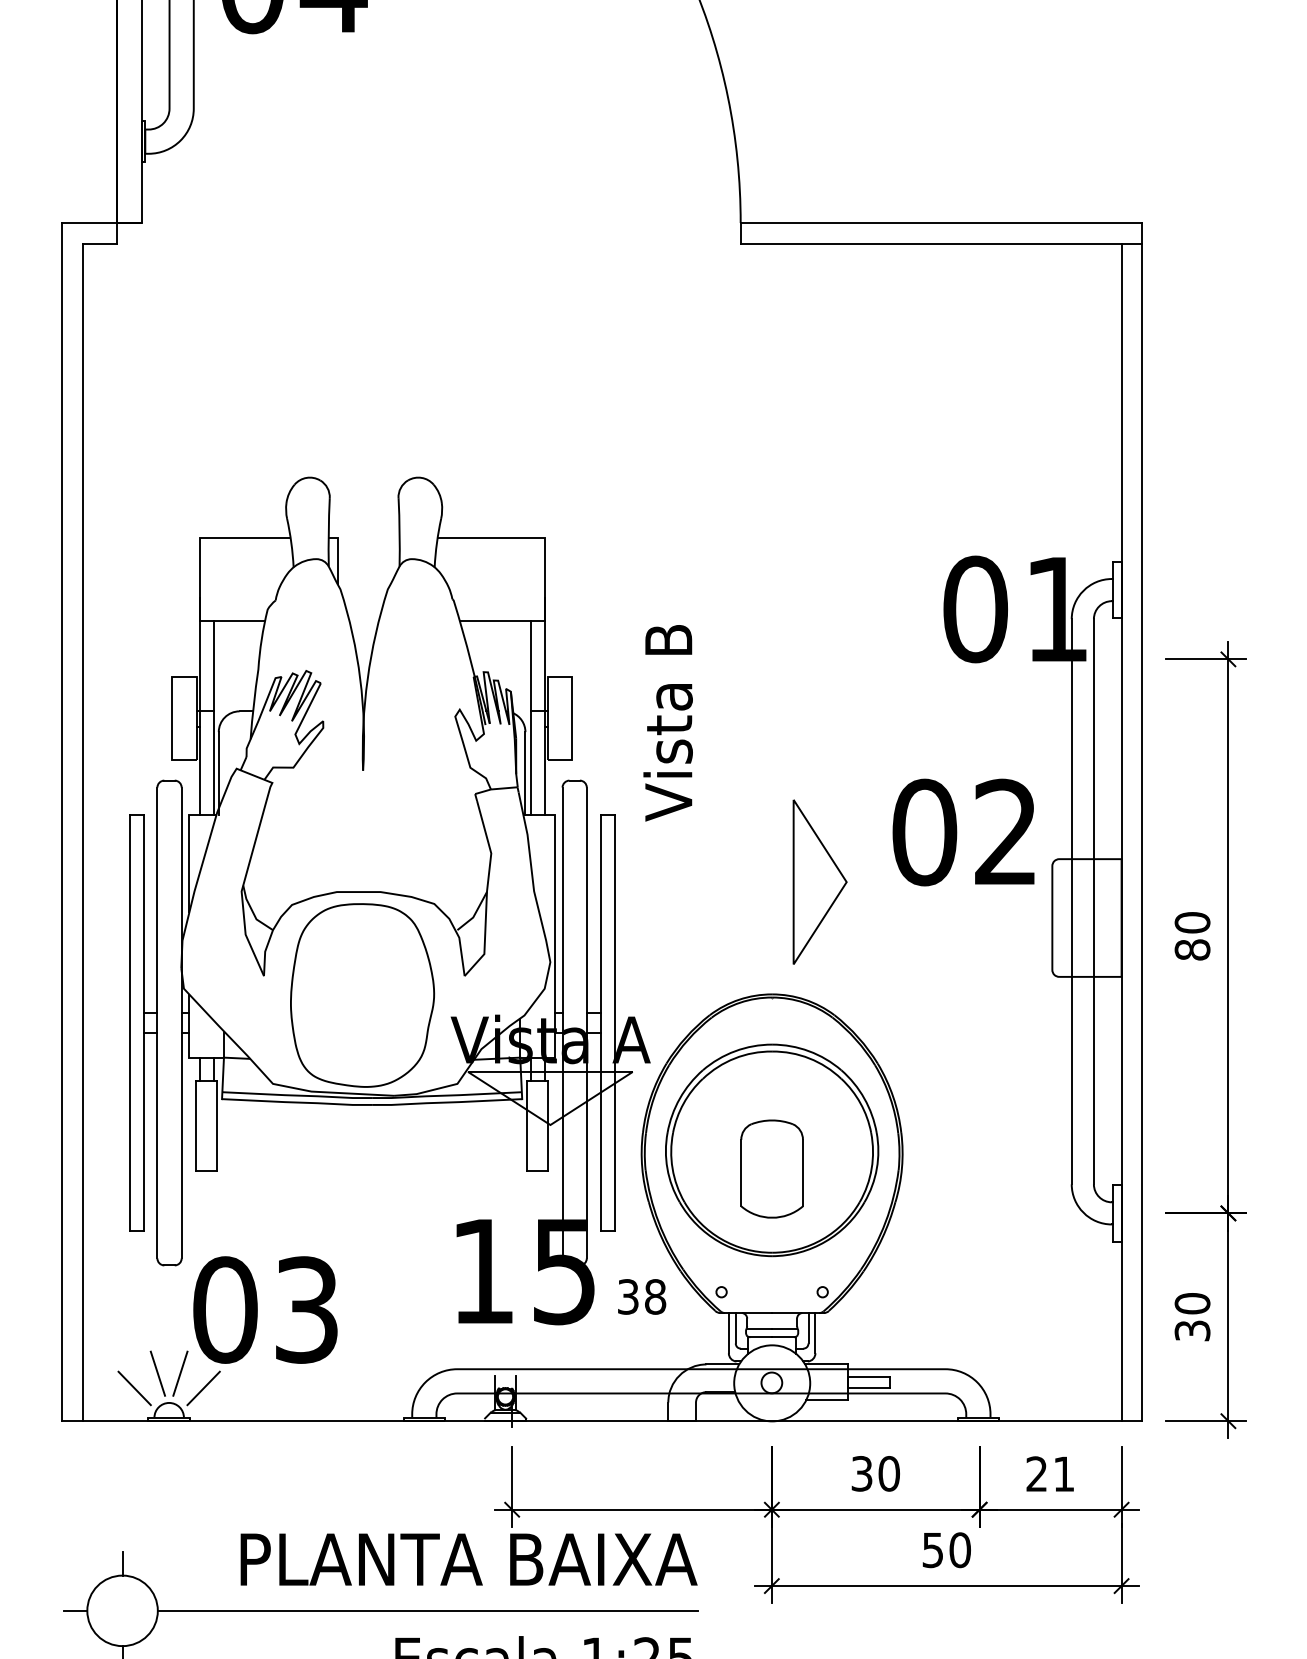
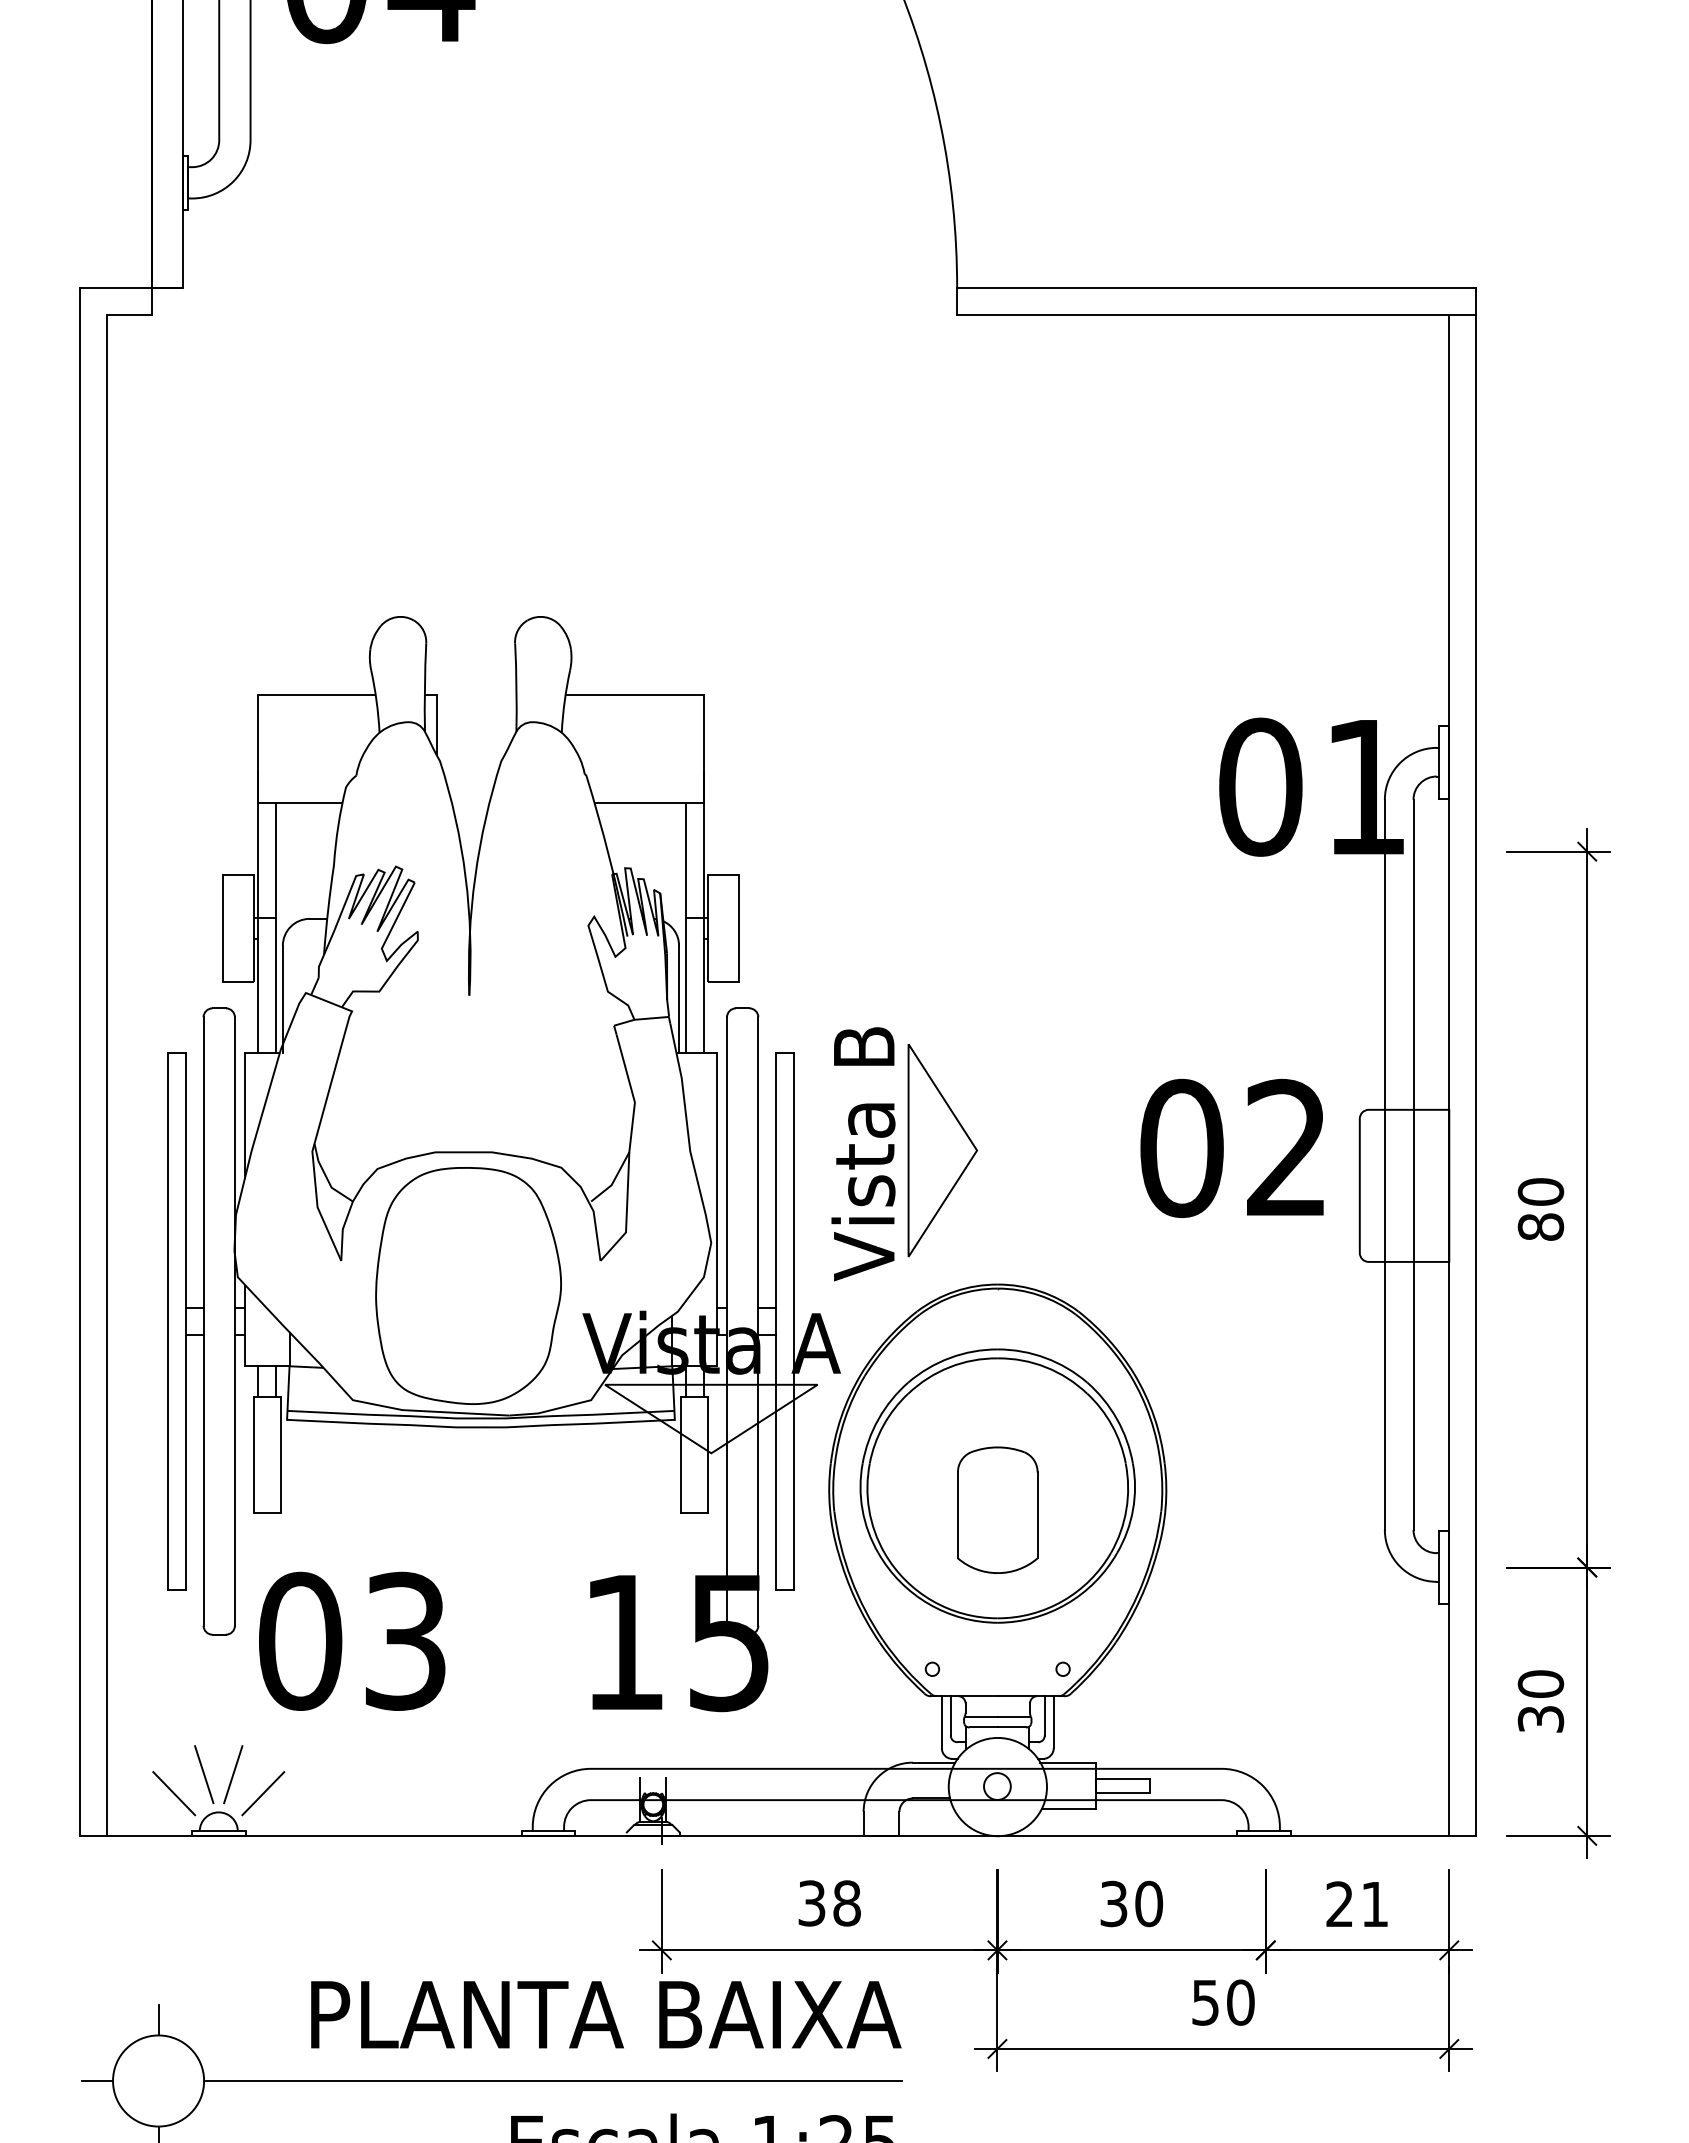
text: (668, 723) -> (863, 1154), moved
text: (963, 831) -> (1231, 1147), moved
part: (819, 882) -> (942, 1150), moved
text: (641, 1296) -> (829, 1903), moved
text: (265, 1309) -> (352, 1640), moved

